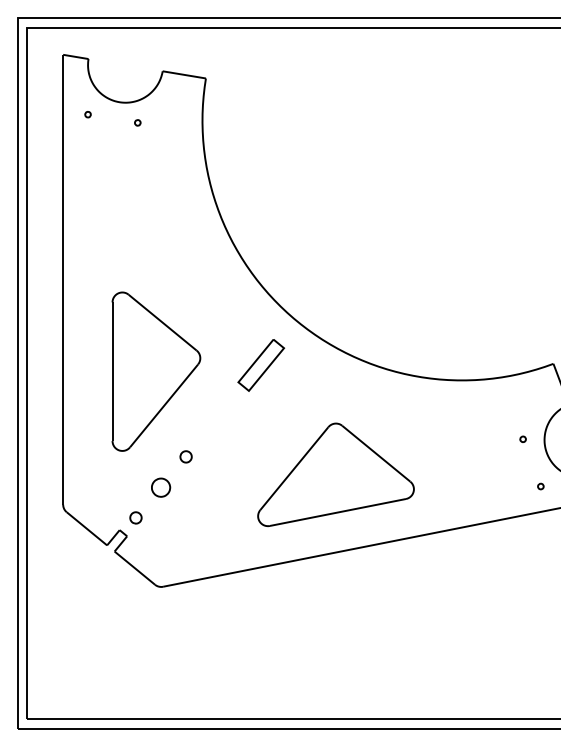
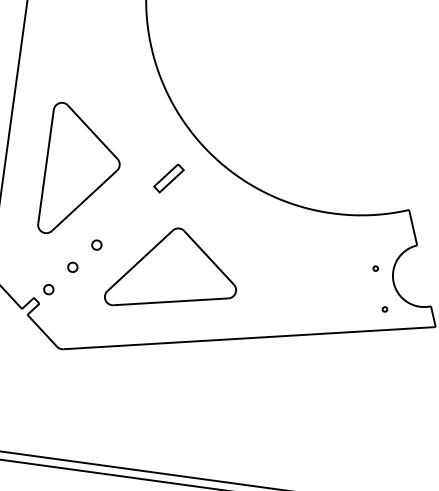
part: (261, 365) -> (169, 178), size x0.71
part: (335, 474) -> (173, 270), moved
part: (160, 486) -> (72, 266), size x0.62

